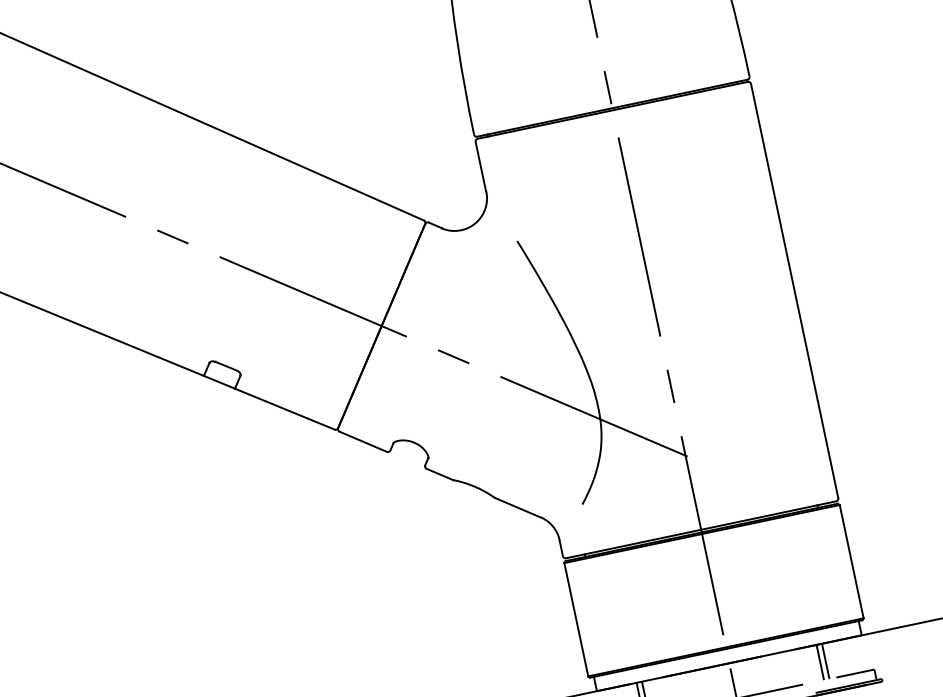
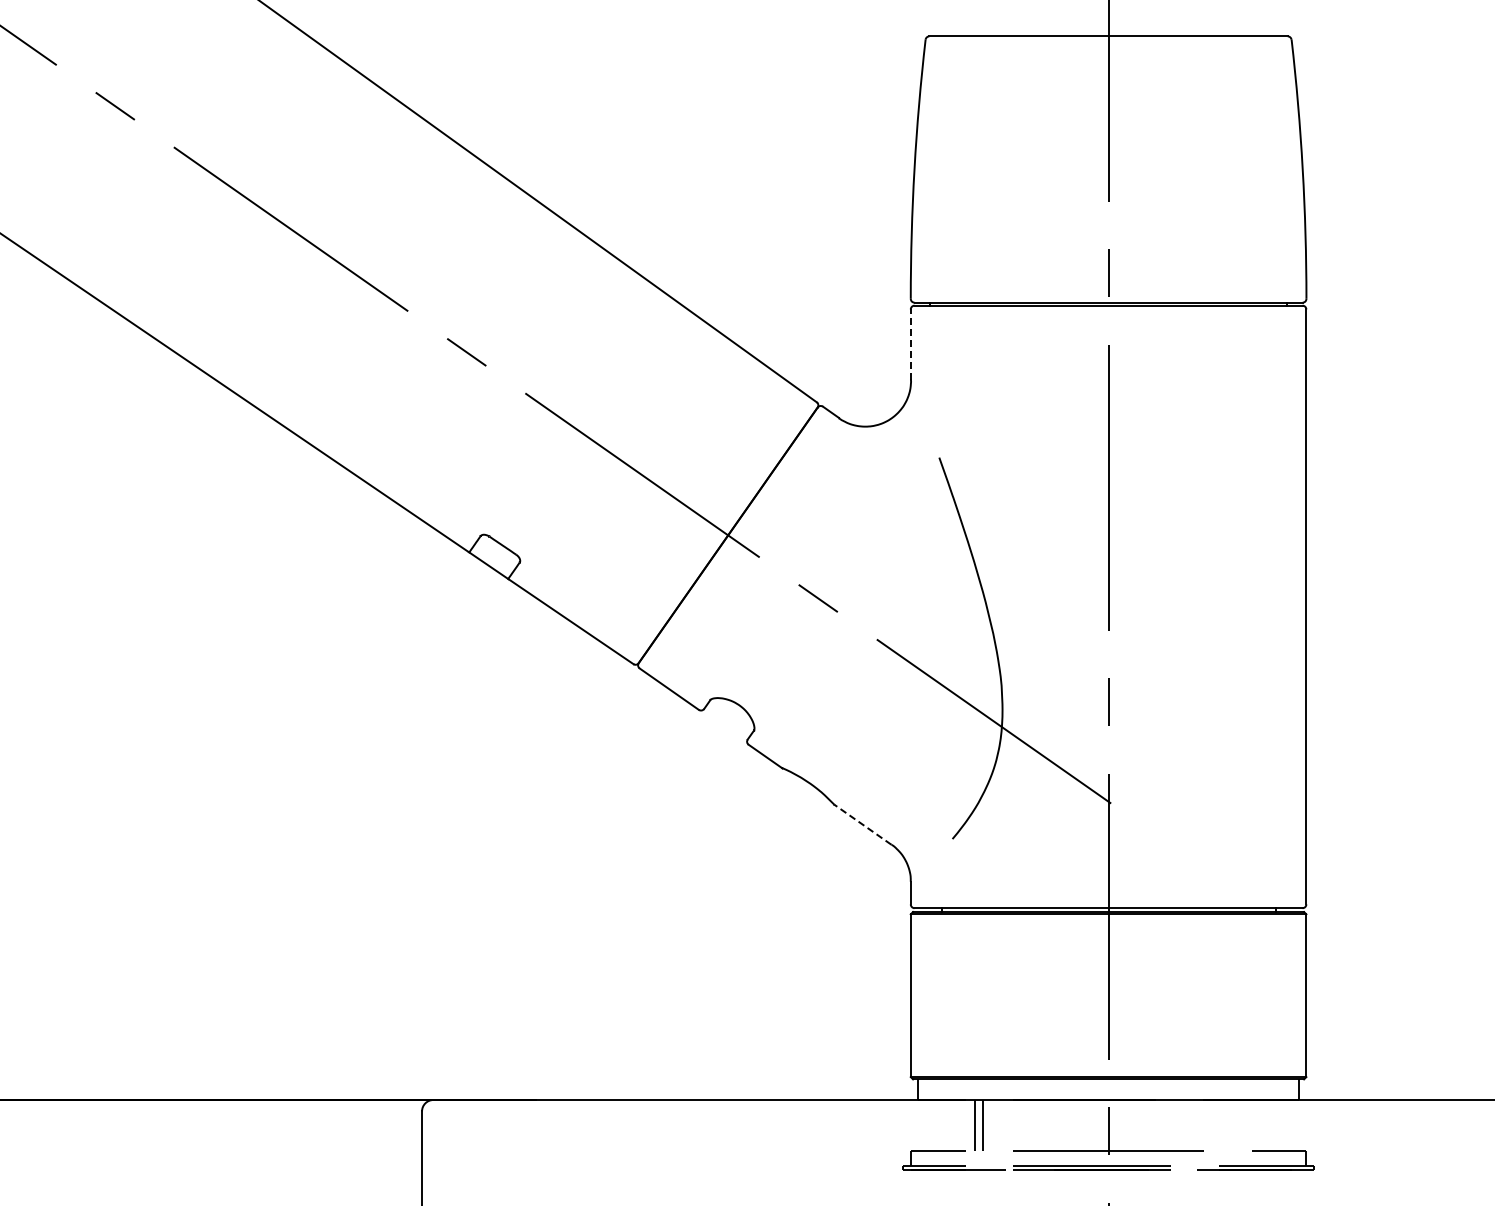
line: (480, 166) -> (910, 344), solid -> dashed
line: (517, 507) -> (862, 824), solid -> dashed
line: (825, 660) -> (1241, 1124), removed
line: (819, 662) -> (1233, 1124), removed

